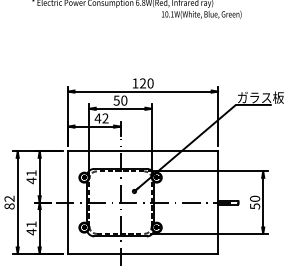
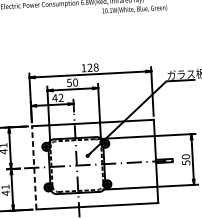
text: (150, 83) -> (96, 67), 120 -> 128
line: (68, 202) -> (34, 167), solid -> dashed

